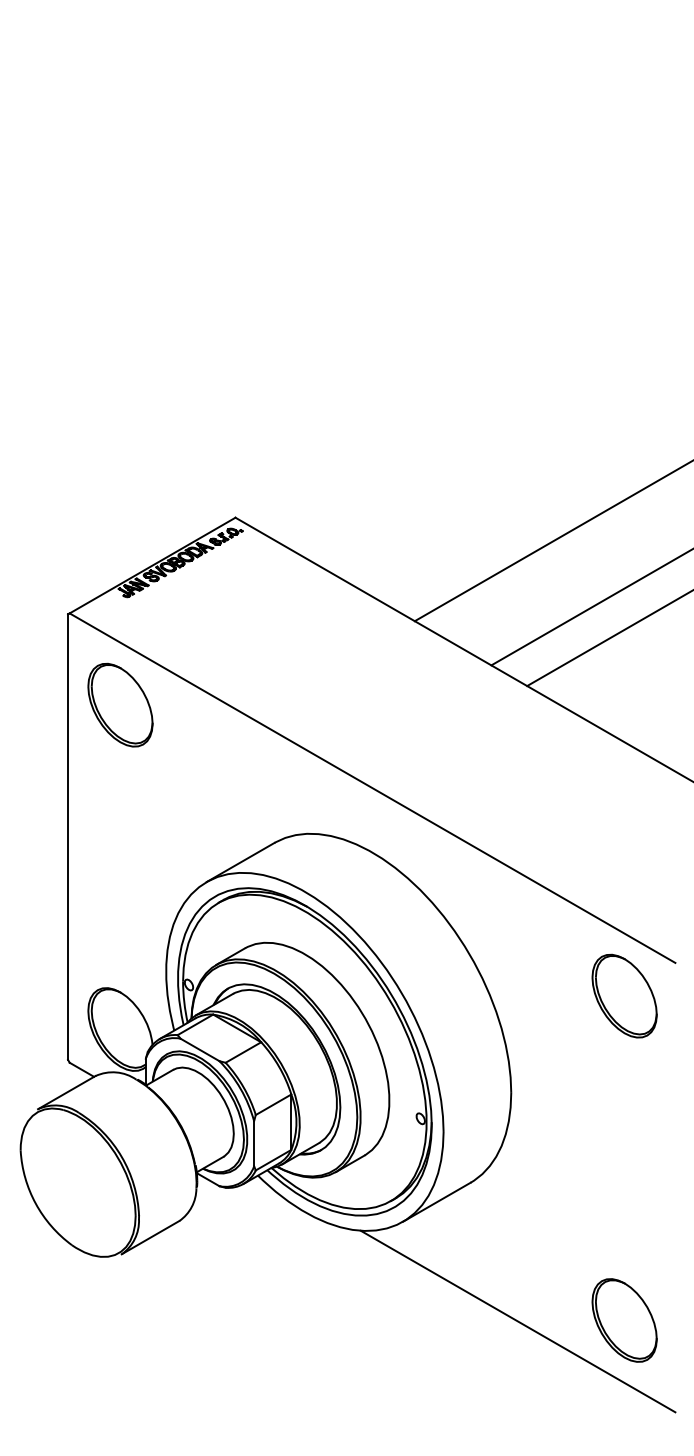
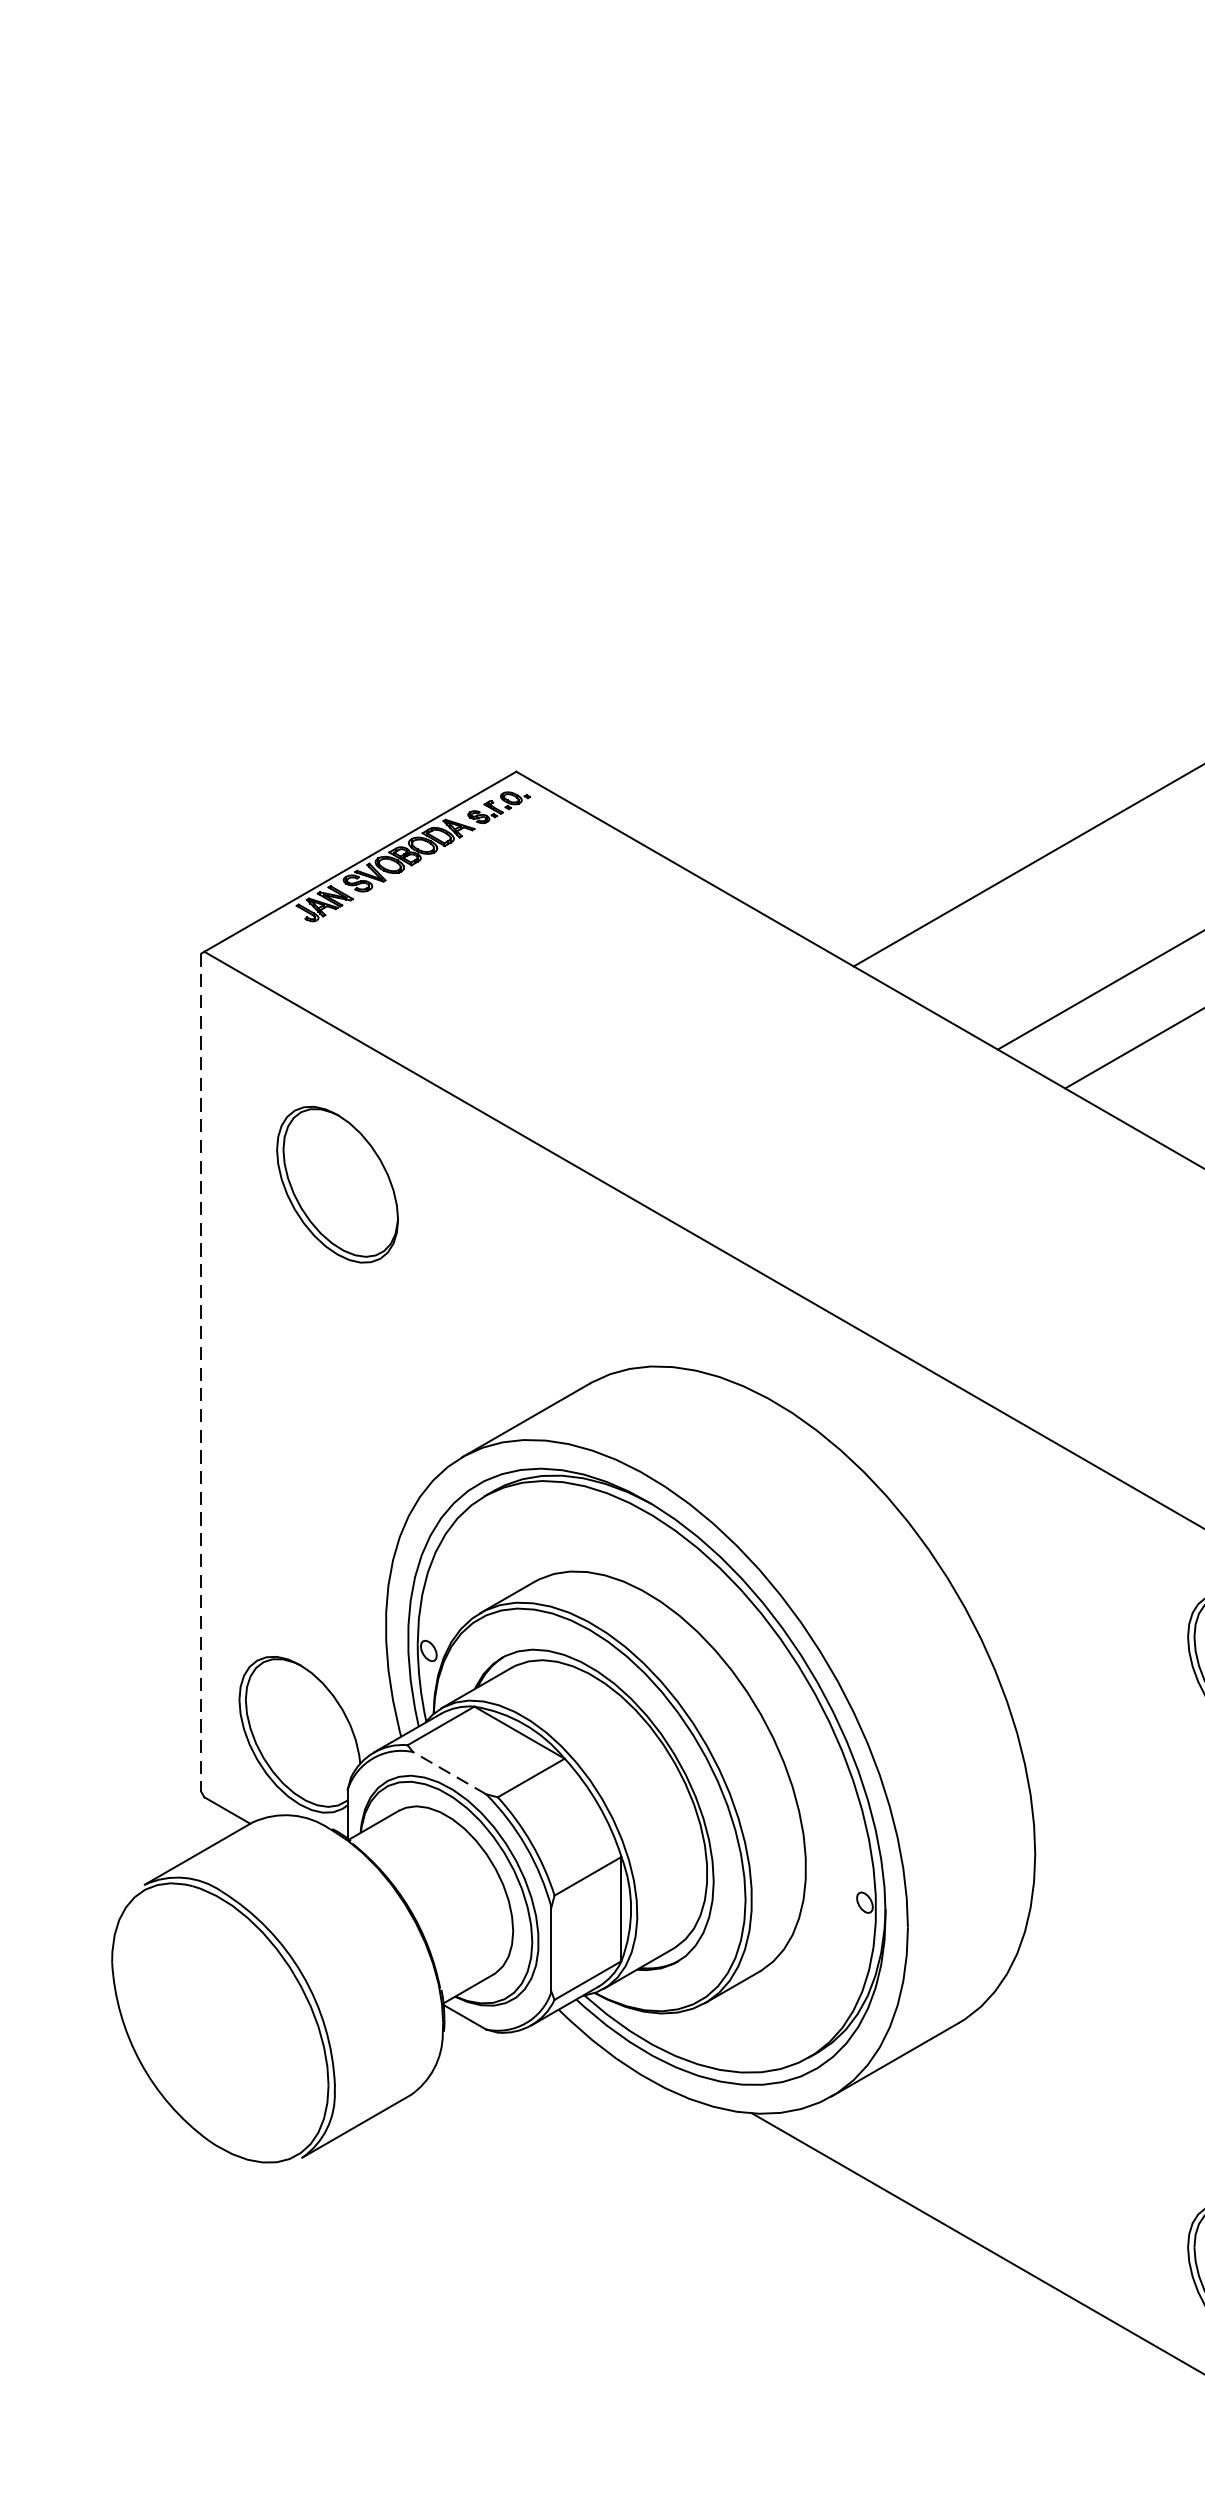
part: (120, 704) -> (337, 1183), moved
line: (68, 837) -> (202, 1373), solid -> dashed
line: (199, 1049) -> (448, 1772), solid -> dashed

